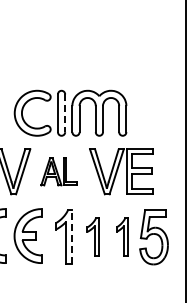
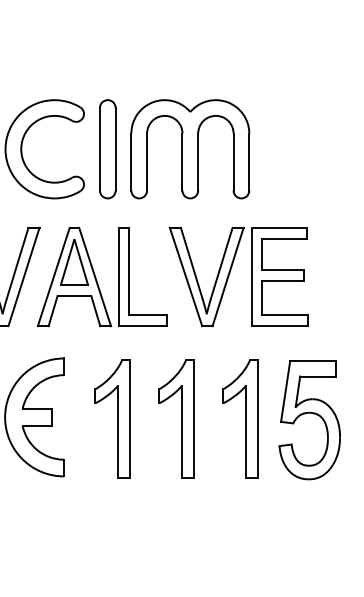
line: (65, 113) -> (116, 149), dashed -> solid
part: (58, 171) -> (101, 276), size x1.67
line: (71, 236) -> (129, 418), dashed -> solid
part: (92, 236) -> (175, 418), size x1.43
part: (121, 236) -> (238, 418), size x1.43

